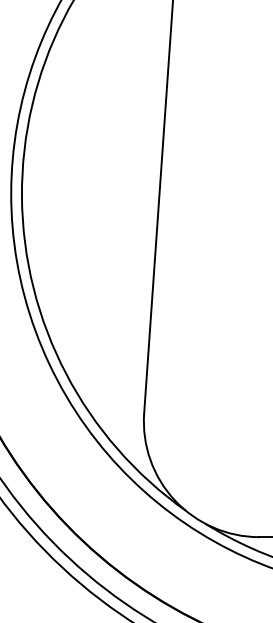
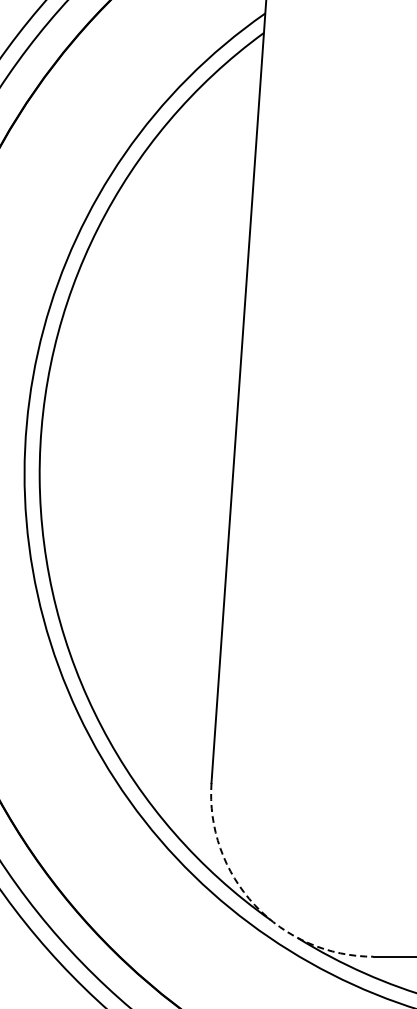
arc: (174, 500) -> (254, 905), solid -> dashed

